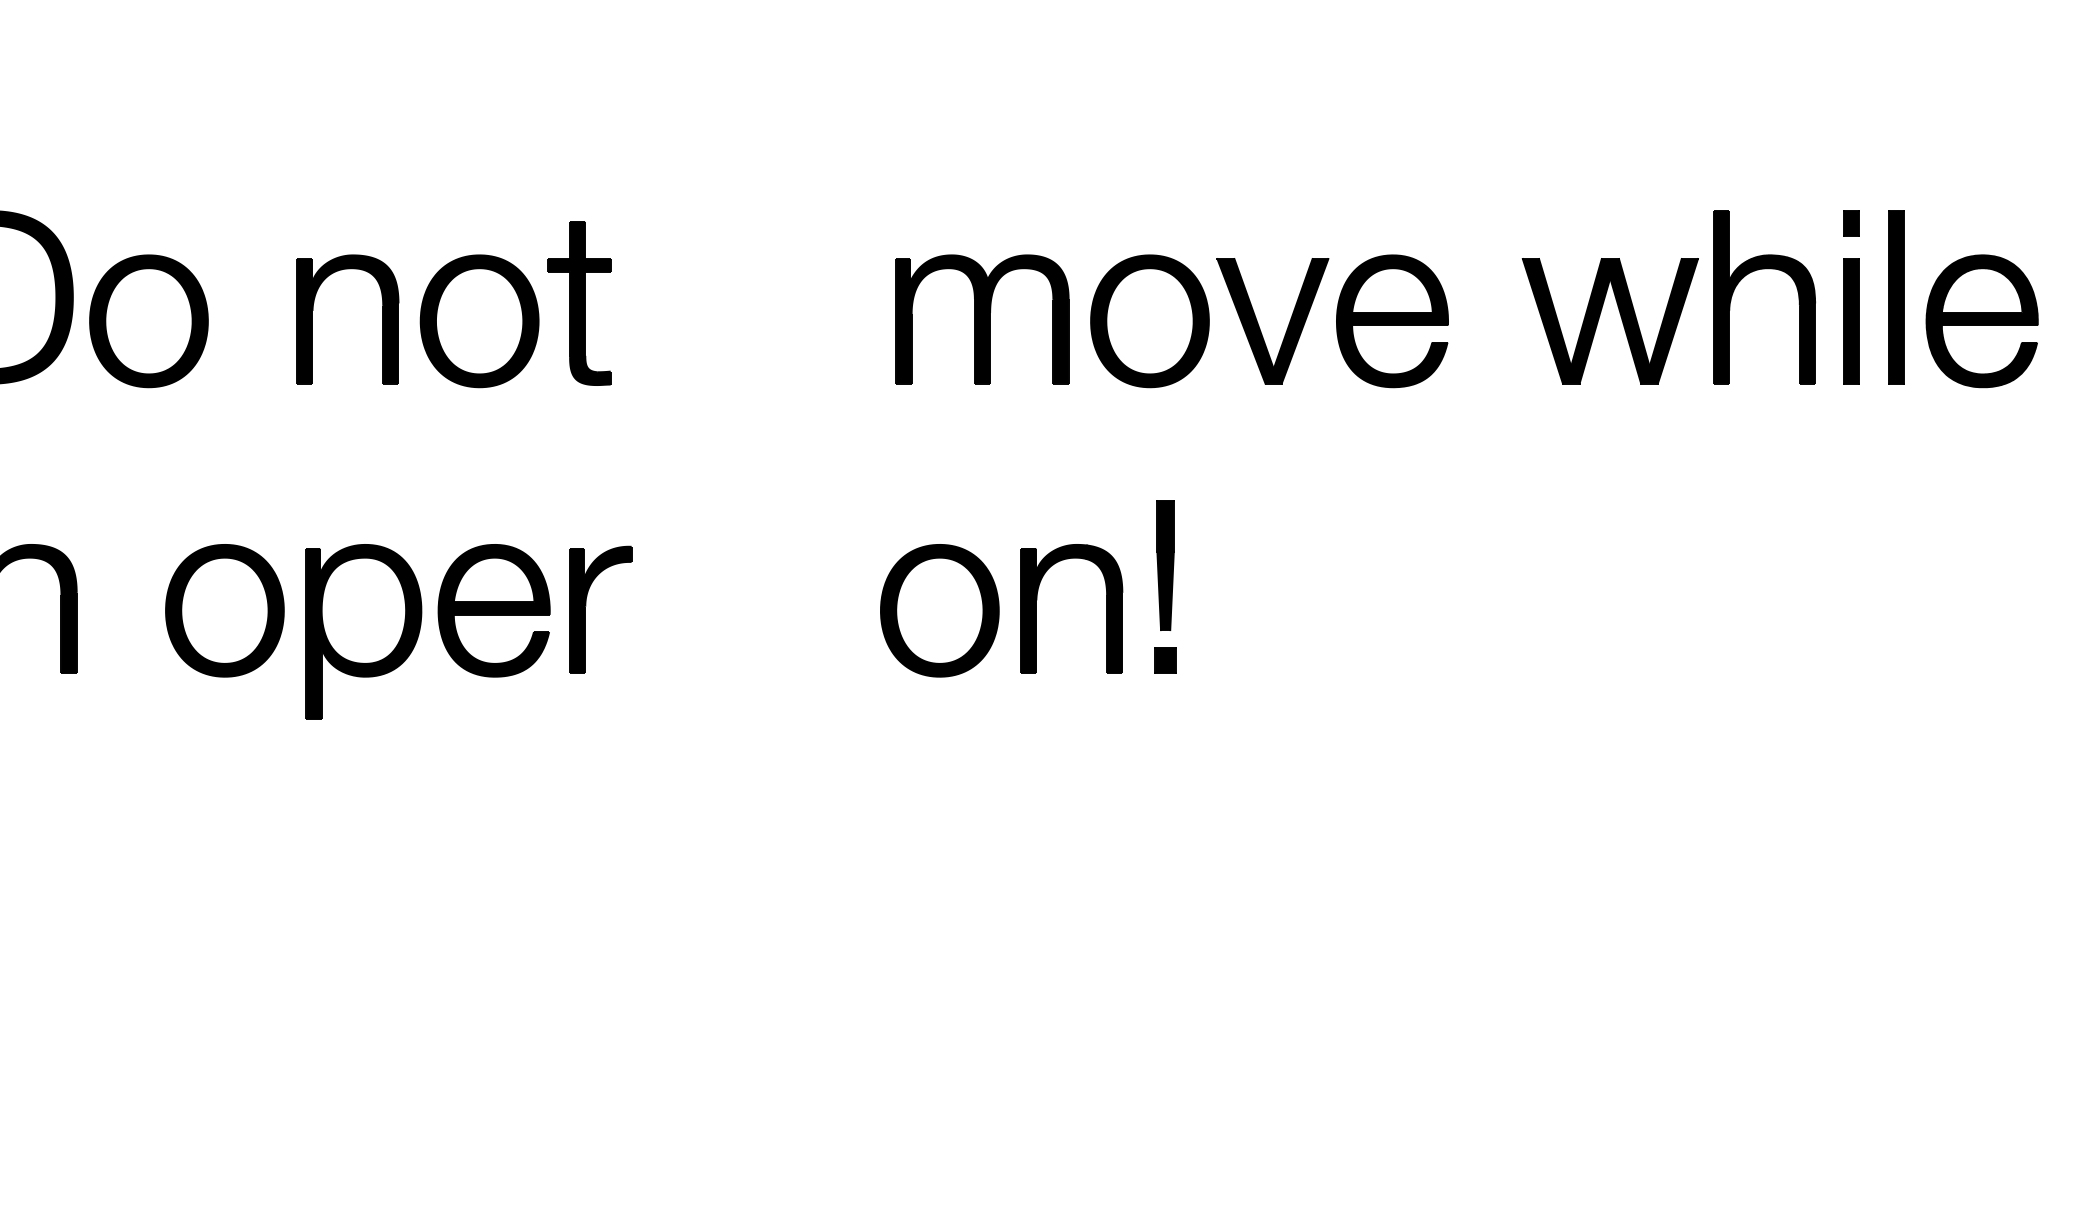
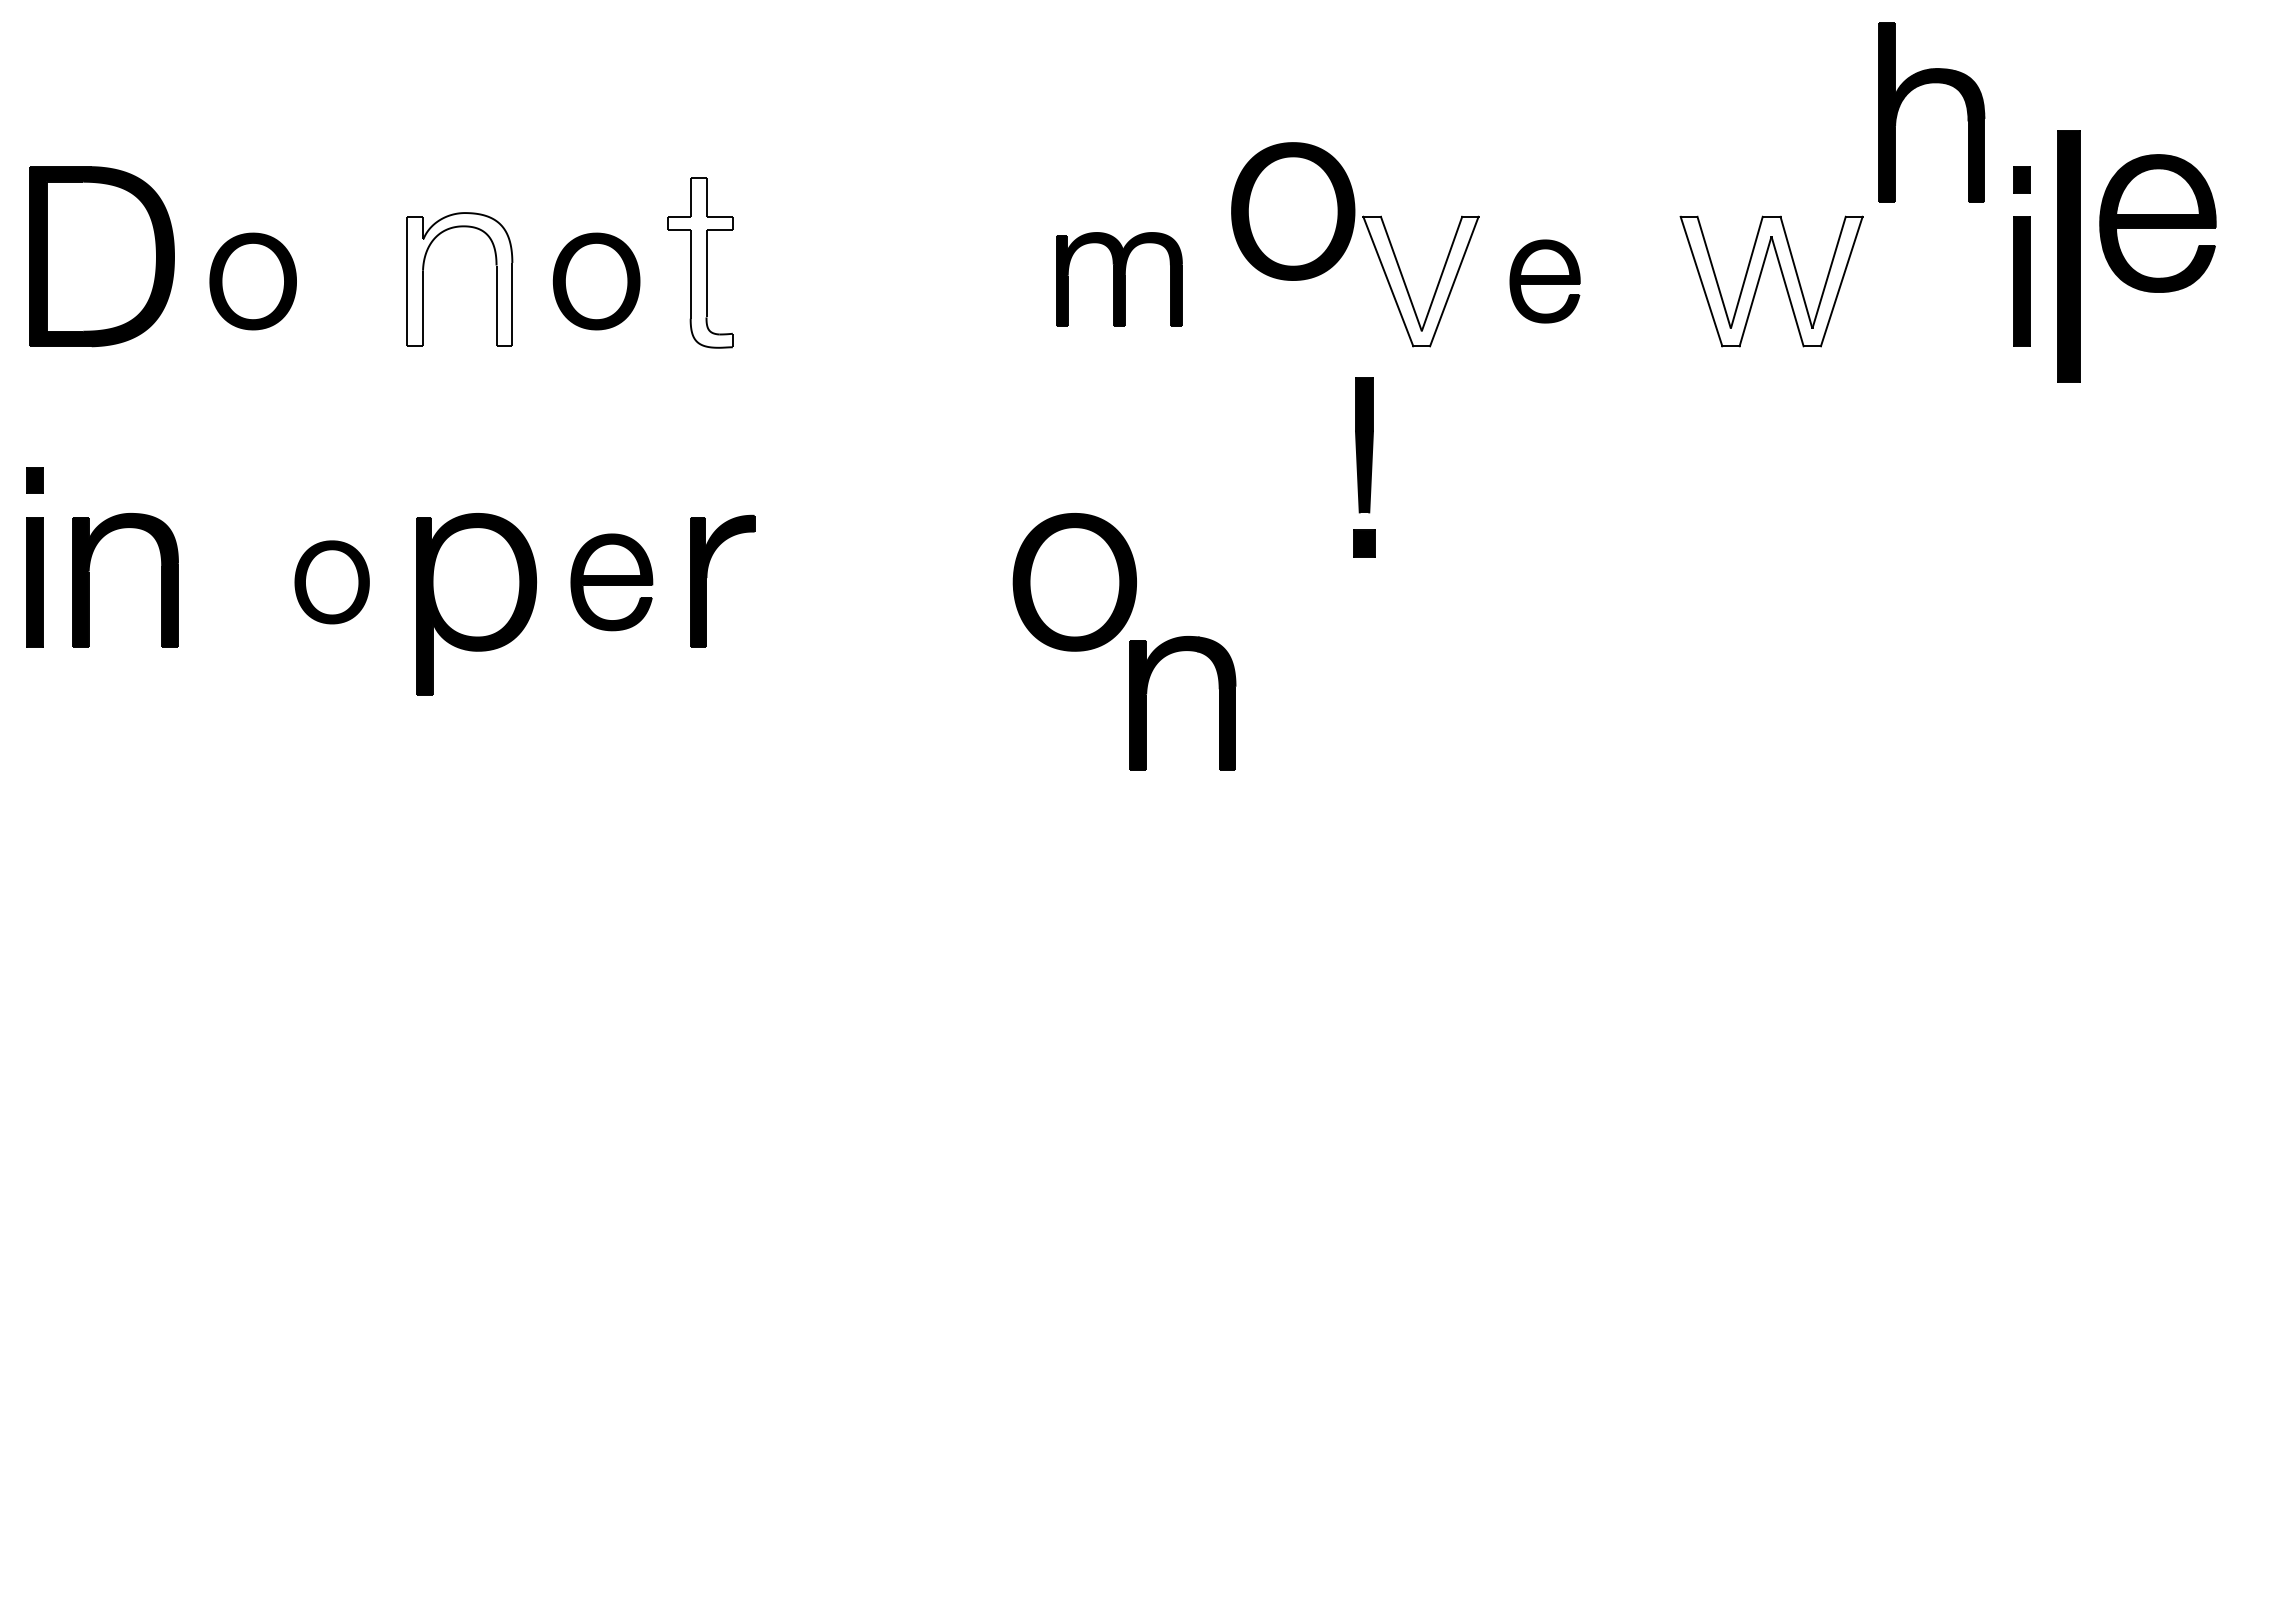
part: (1759, 270) -> (1926, 84), moved
part: (1896, 297) -> (2068, 256), size x1.4
fill: (579, 302) -> (700, 262), removed
fill: (347, 319) -> (459, 279), removed
part: (982, 319) -> (1119, 279), size x0.7
part: (149, 321) -> (253, 281), size x0.7
part: (479, 321) -> (596, 281), size x0.7
part: (1150, 321) -> (1293, 211), moved
fill: (1272, 321) -> (1420, 281), removed
part: (1391, 321) -> (1544, 281), size x0.6
fill: (1610, 321) -> (1771, 281), removed
part: (1981, 321) -> (2157, 223), moved
part: (1165, 586) -> (1364, 467), moved
part: (1036, 609) -> (1146, 703), moved
part: (225, 610) -> (332, 582), size x0.6
part: (493, 610) -> (611, 582), size x0.7

